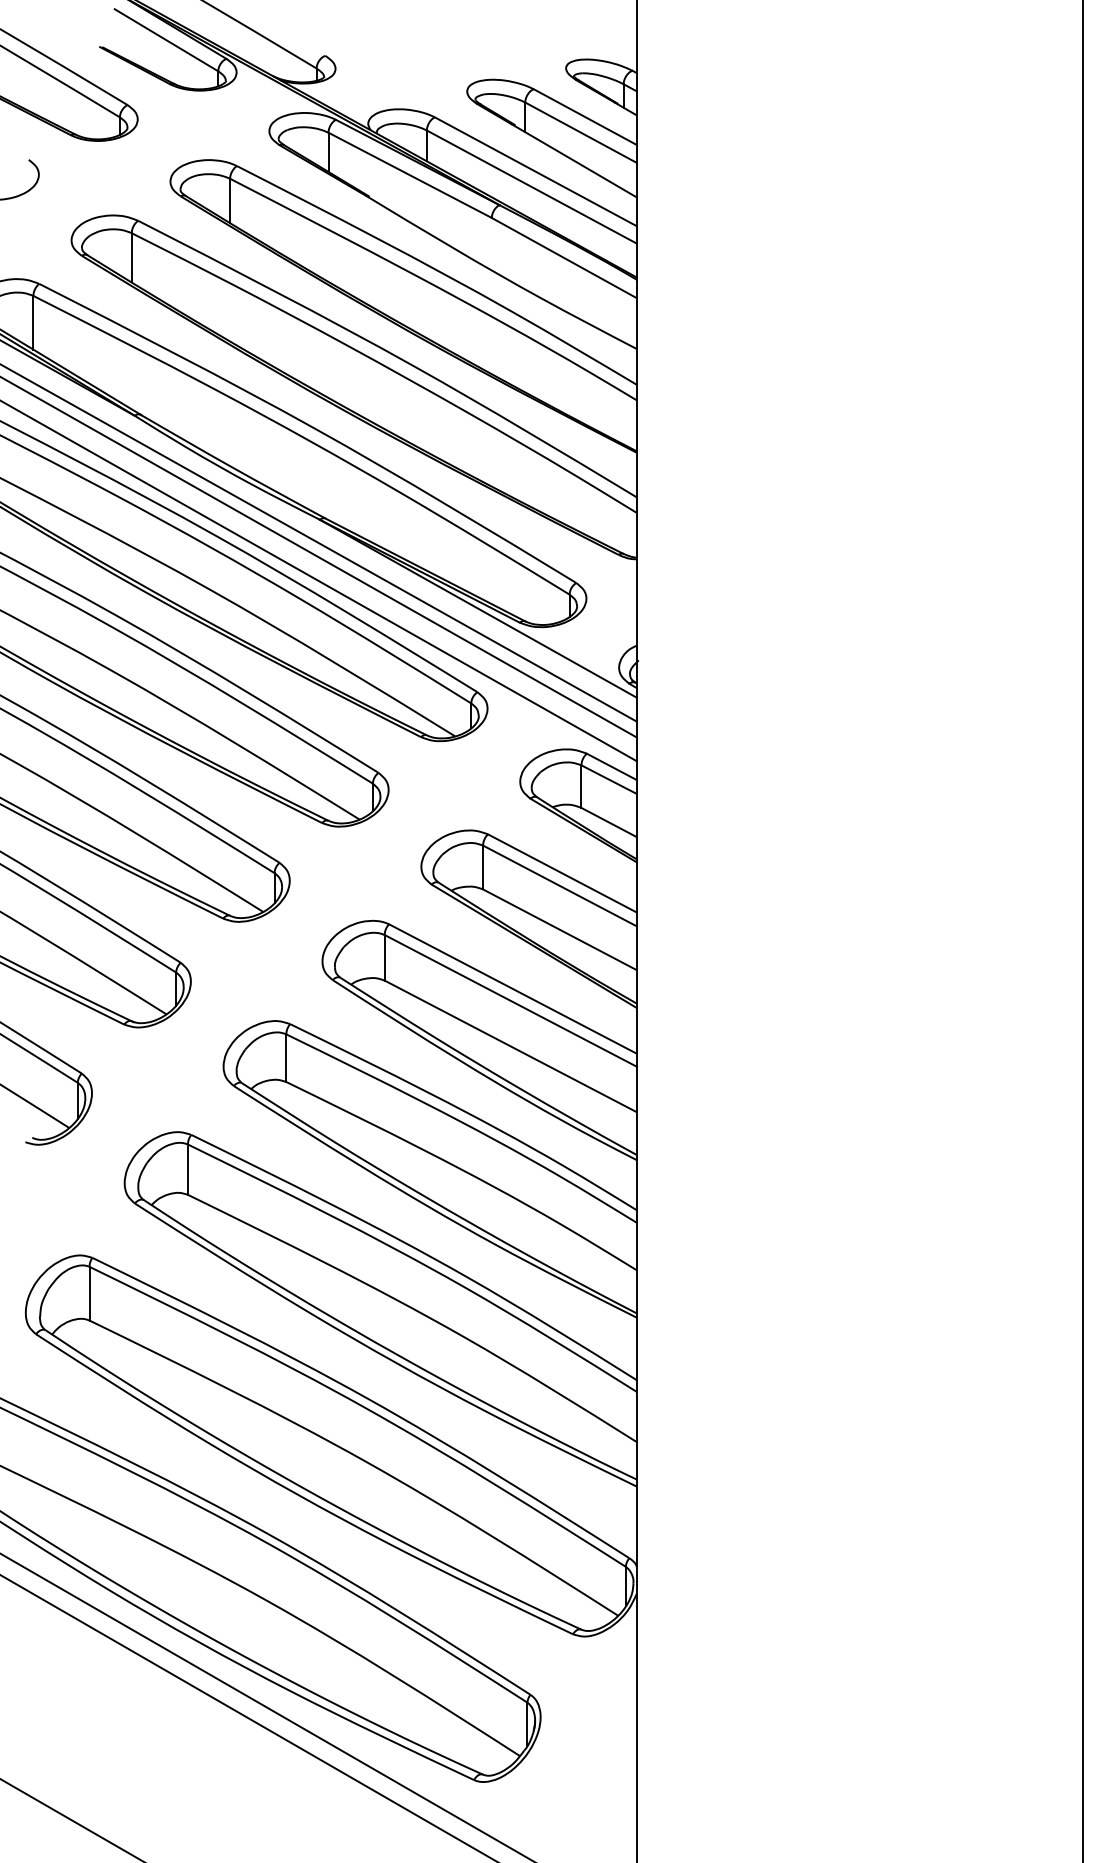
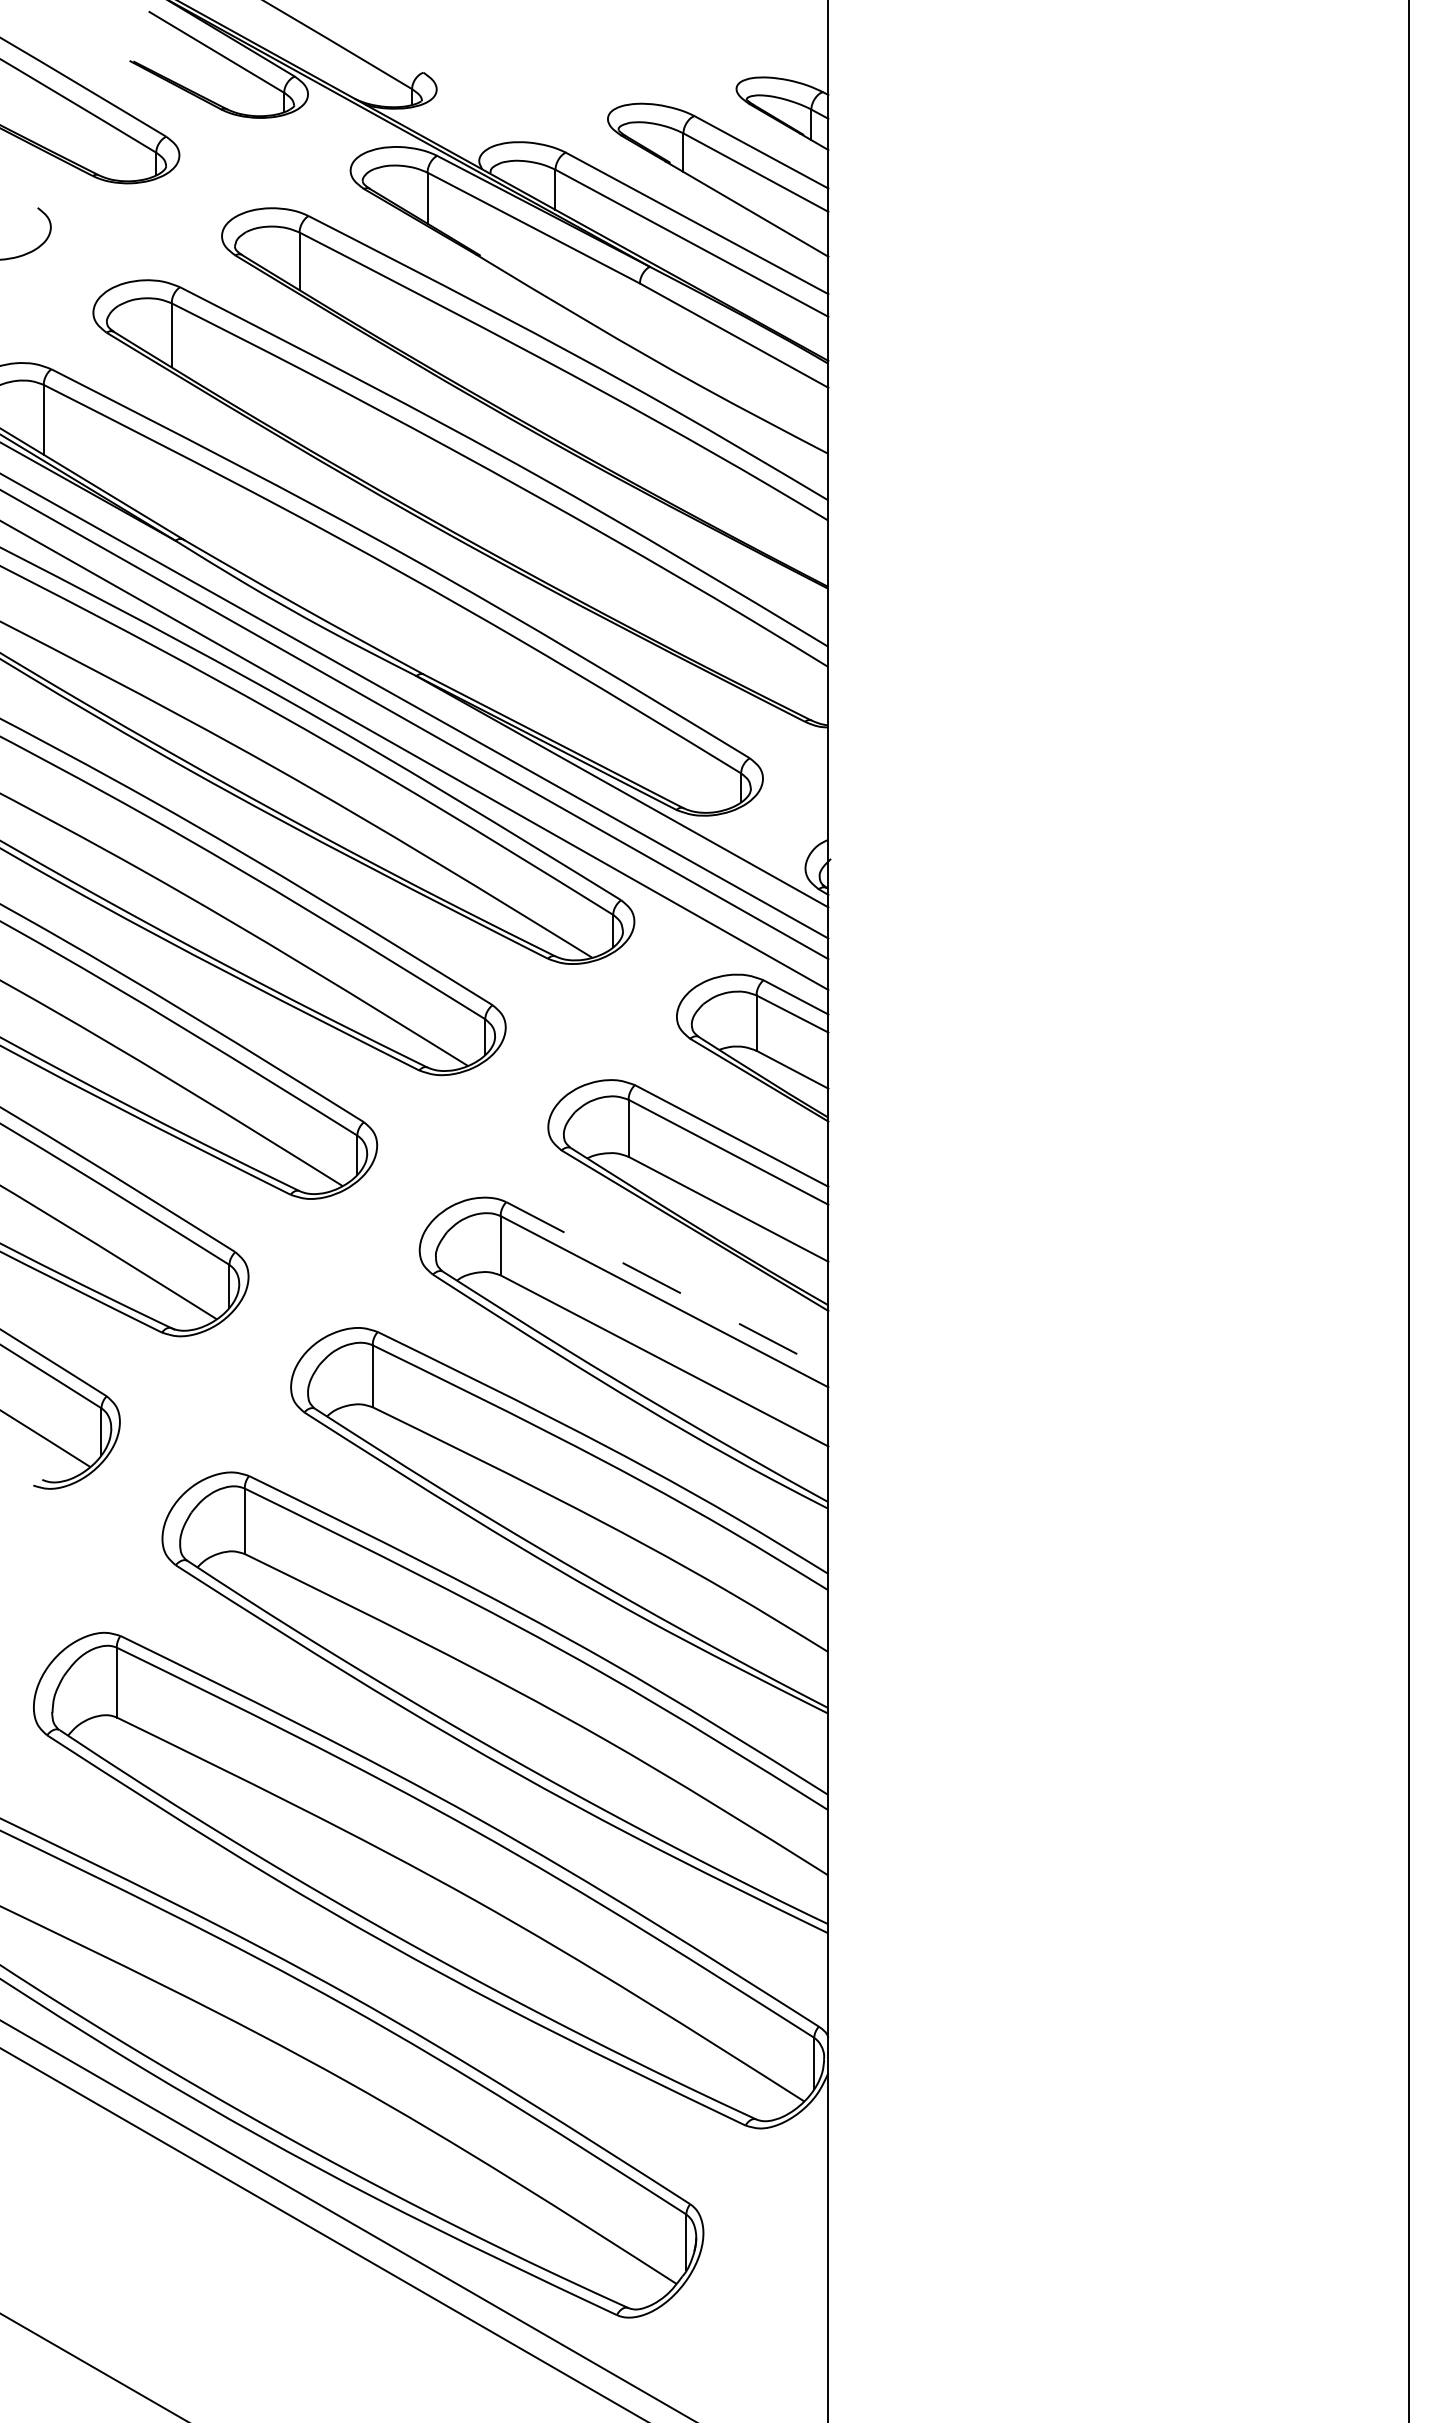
line: (513, 989) -> (667, 1286), solid -> dashed

